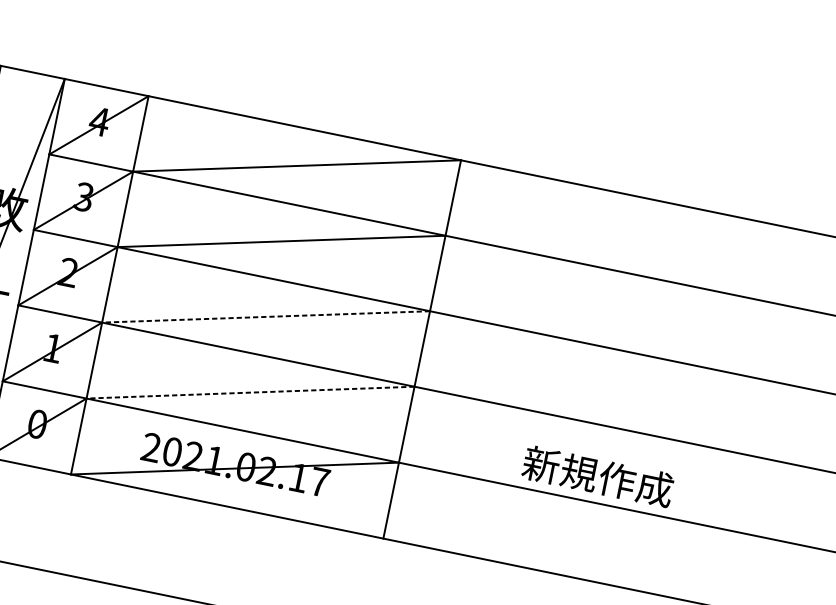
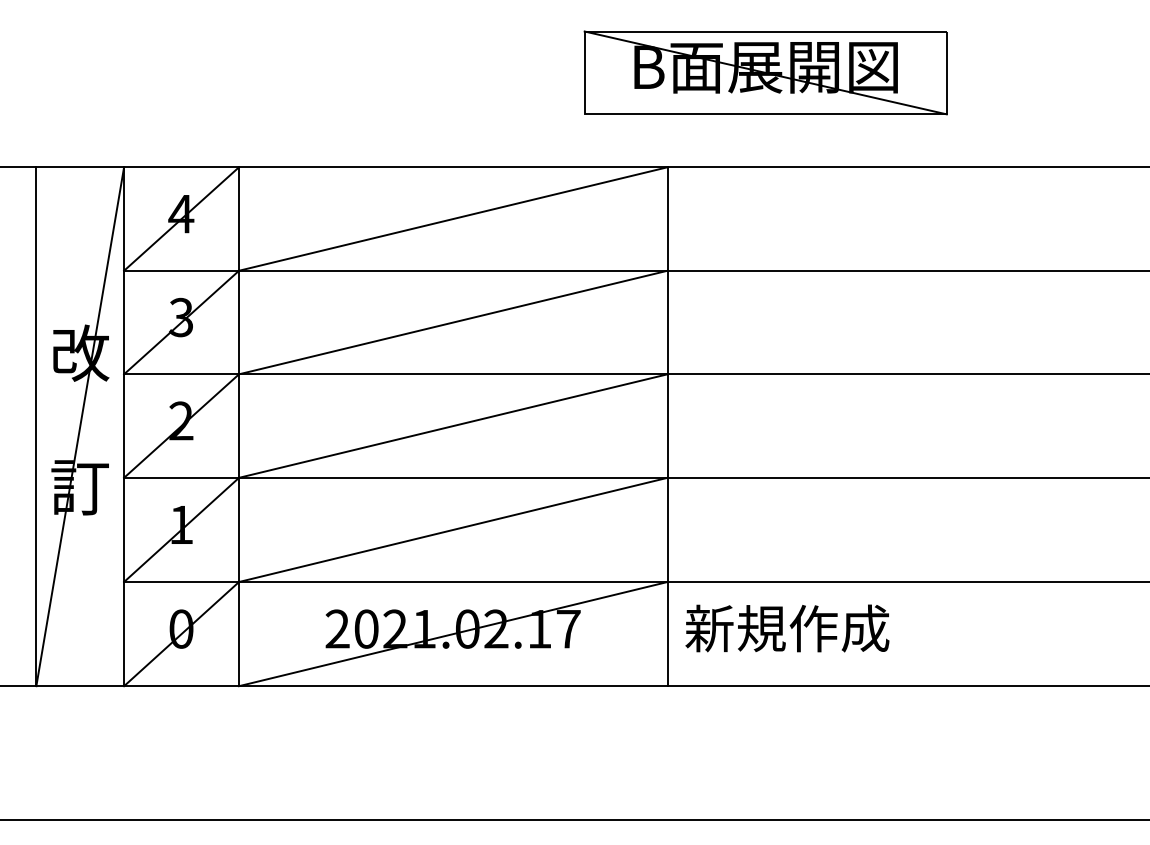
part: (546, 105) -> (765, 72), added
line: (265, 317) -> (452, 426), dashed -> solid
line: (250, 392) -> (453, 529), dashed -> solid
text: (598, 476) -> (787, 628), moved

